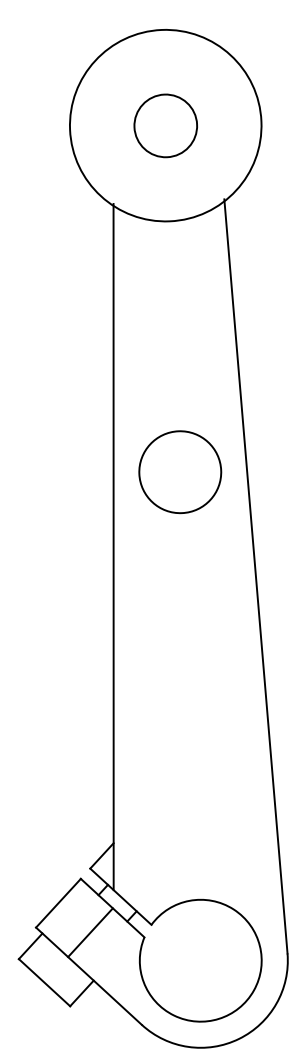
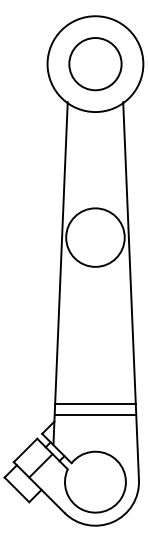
circle: (165, 126) -> (95, 64), size x1.67
circle: (180, 471) -> (95, 237), size x1.43
line: (194, 803) -> (95, 403), added
line: (195, 825) -> (95, 414), added

